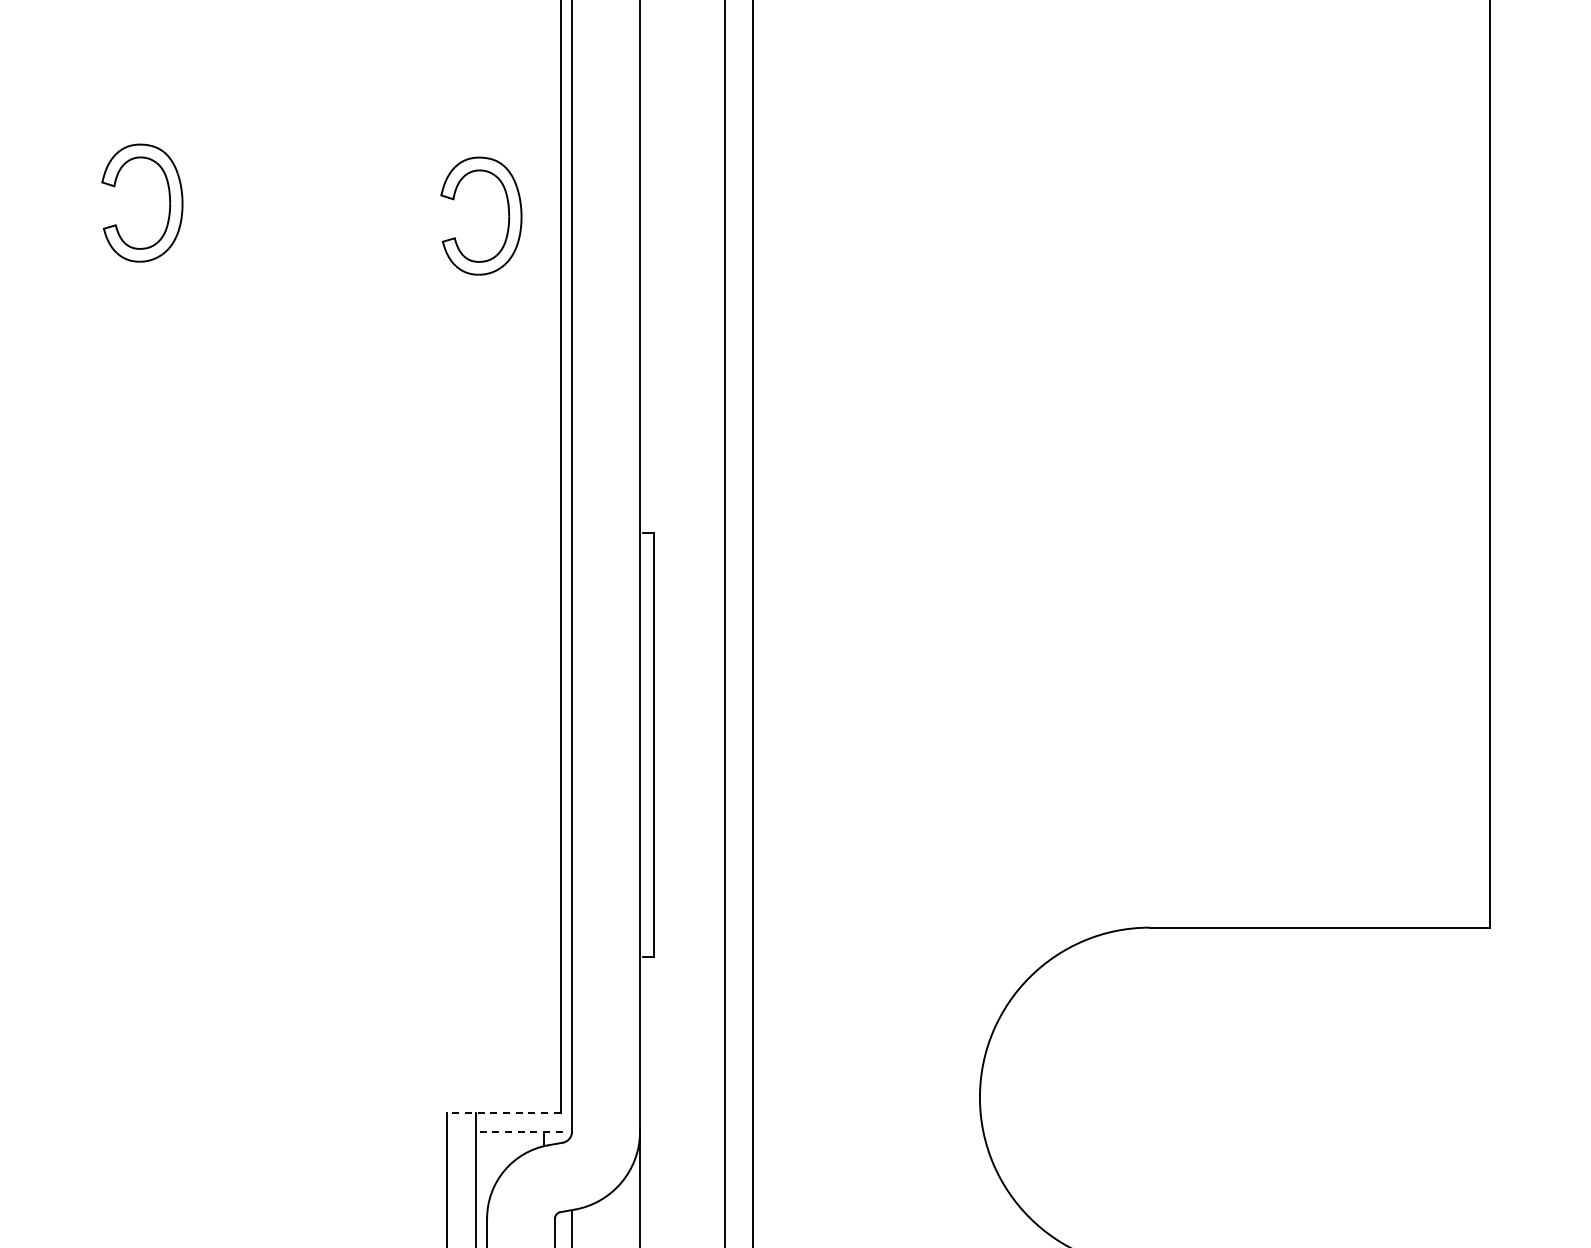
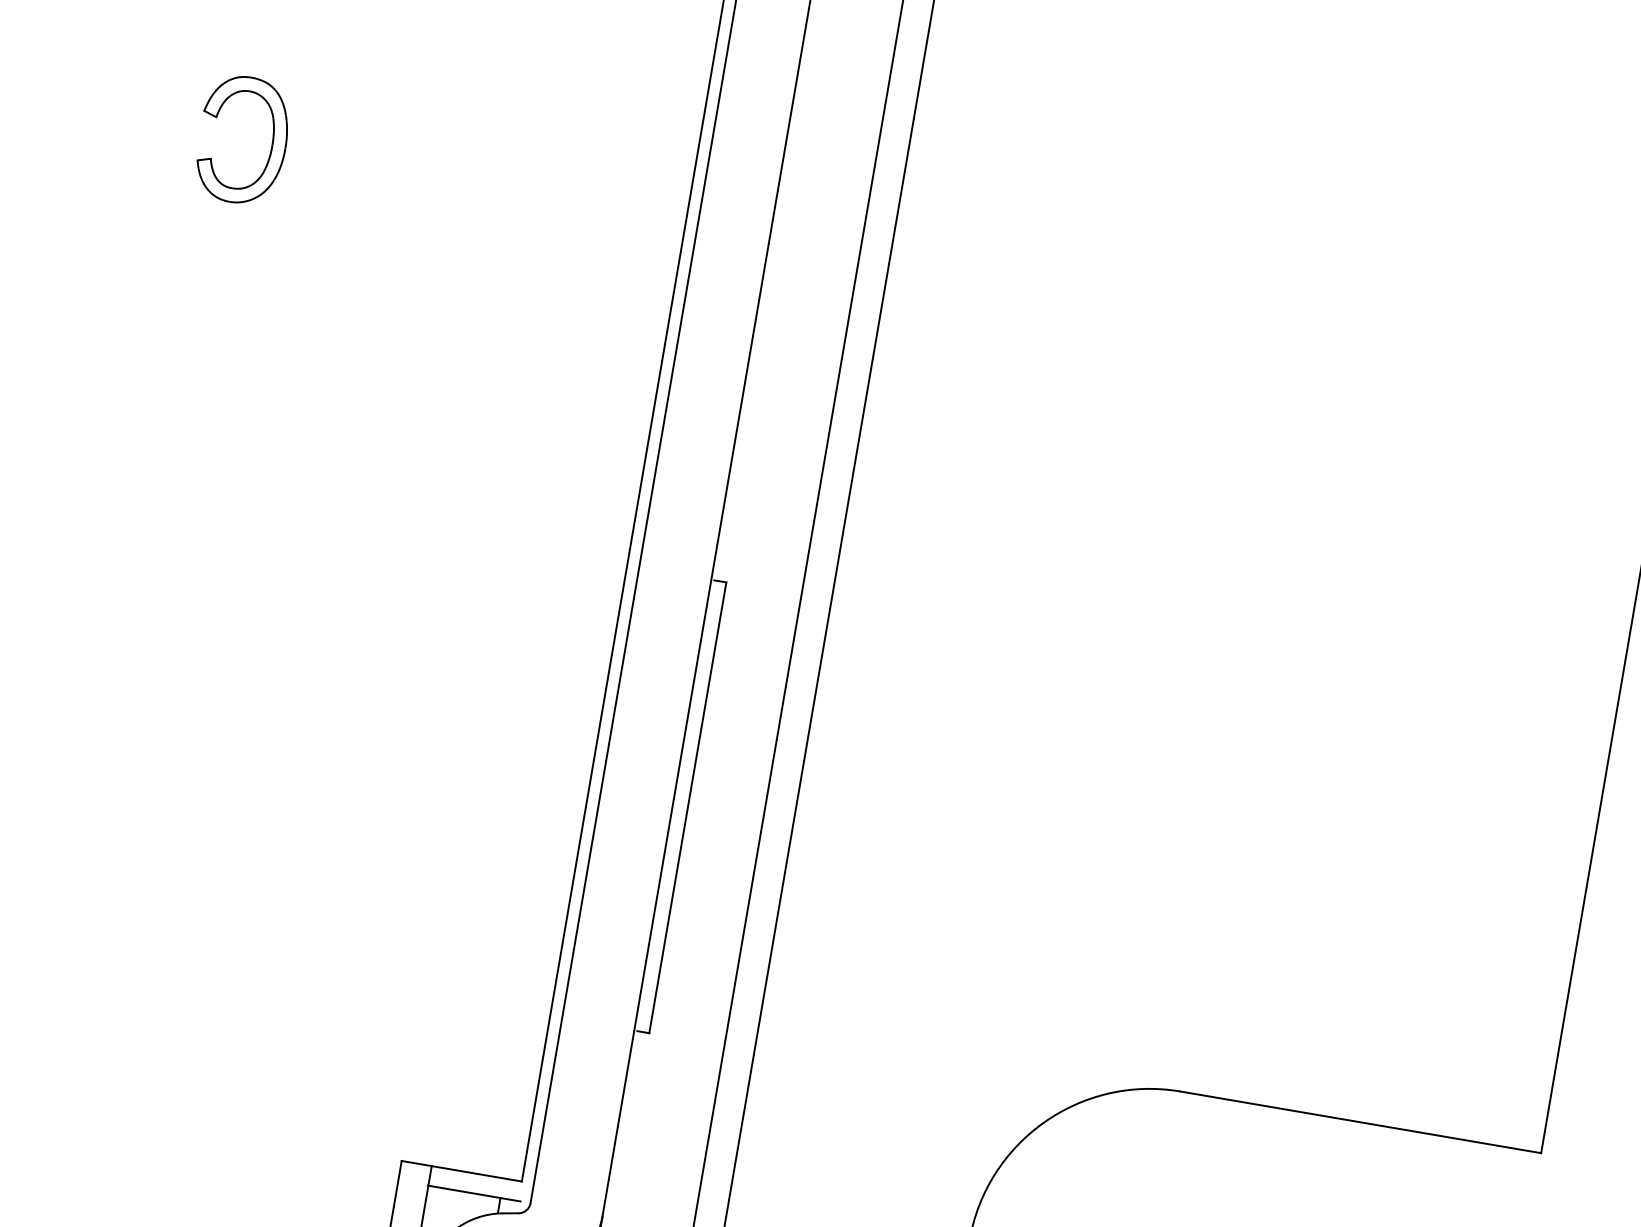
part: (507, 208) -> (629, 212), removed
line: (504, 1113) -> (462, 1171), dashed -> solid
line: (518, 1131) -> (473, 1193), dashed -> solid

